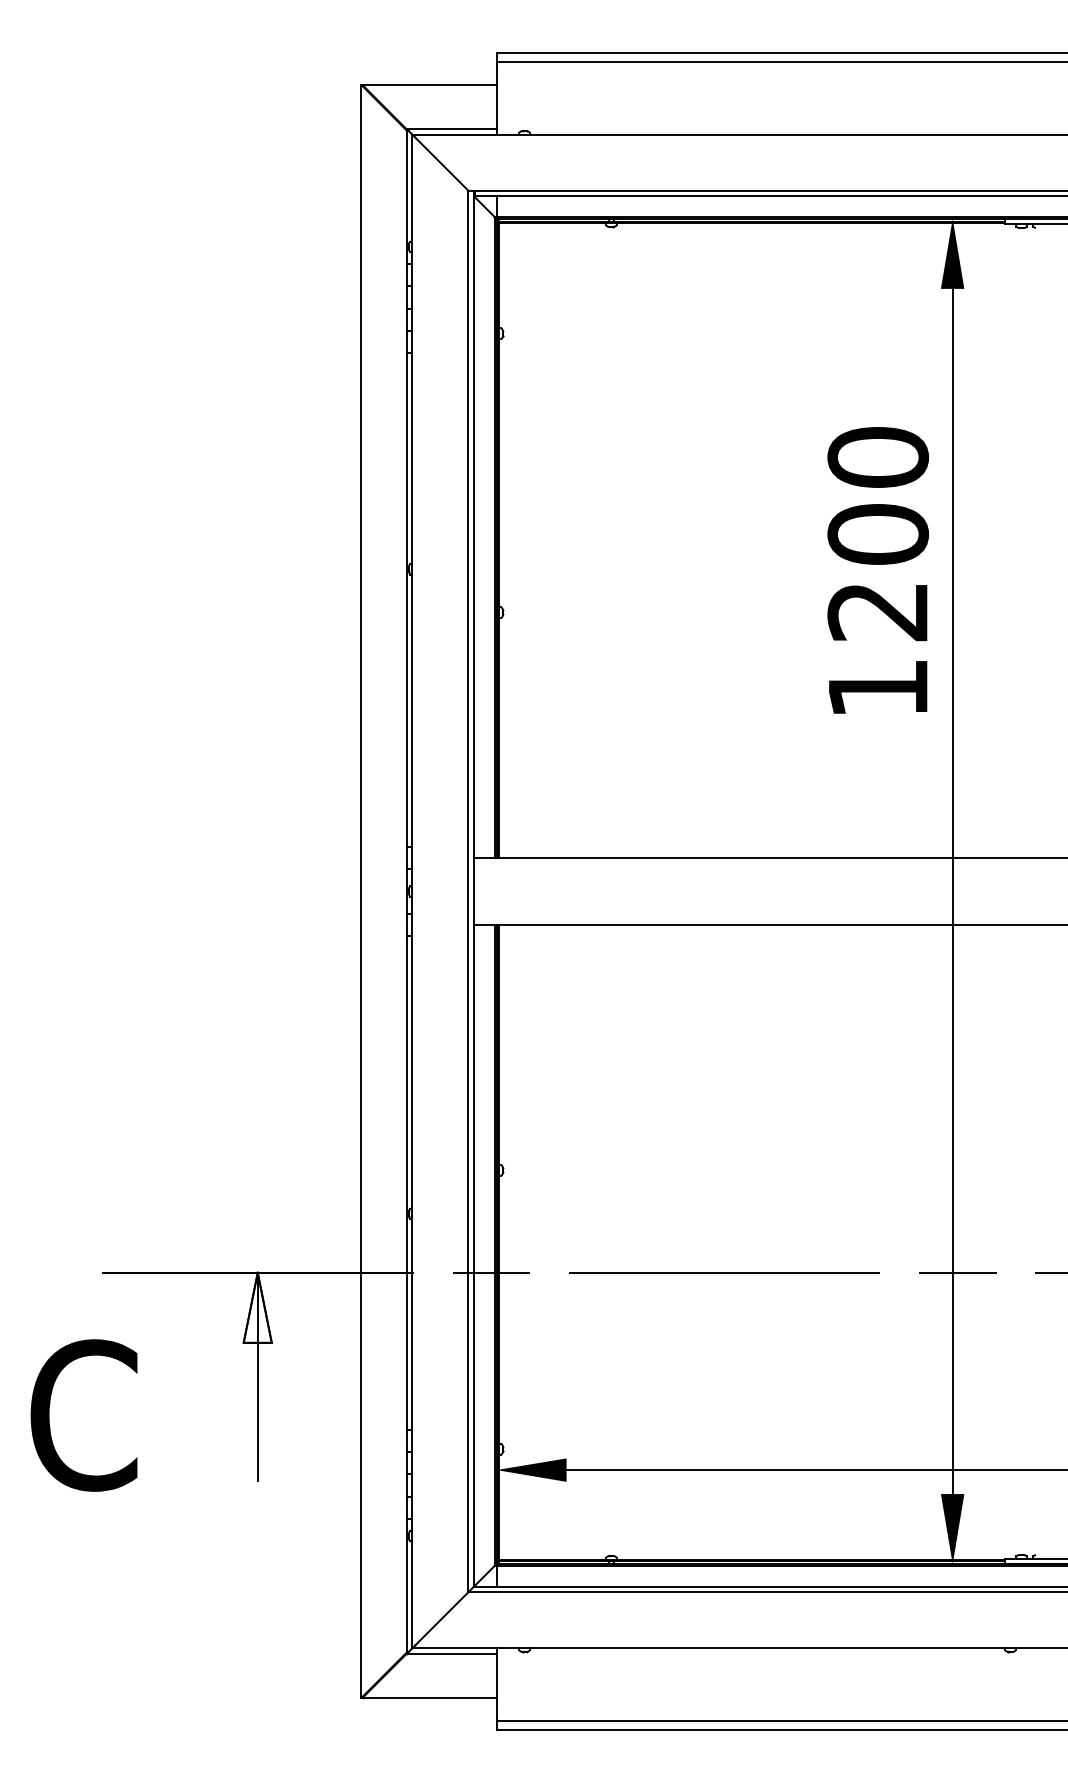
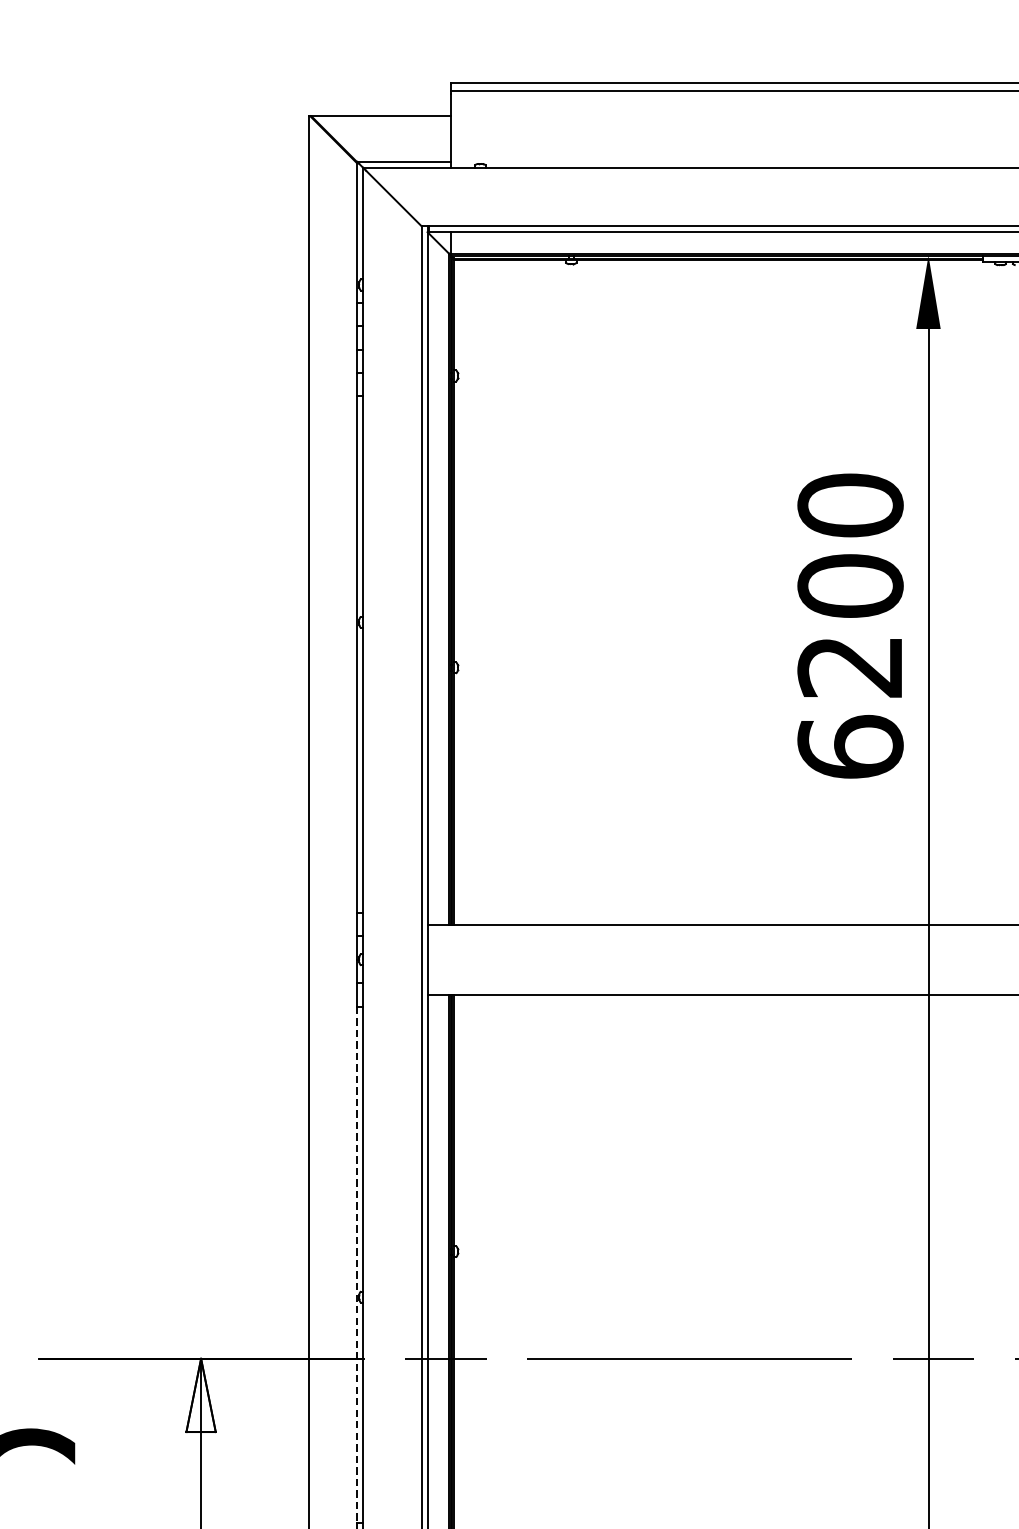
text: (878, 687) -> (850, 746), 1200 -> 6200
line: (406, 1182) -> (356, 1264), solid -> dashed

